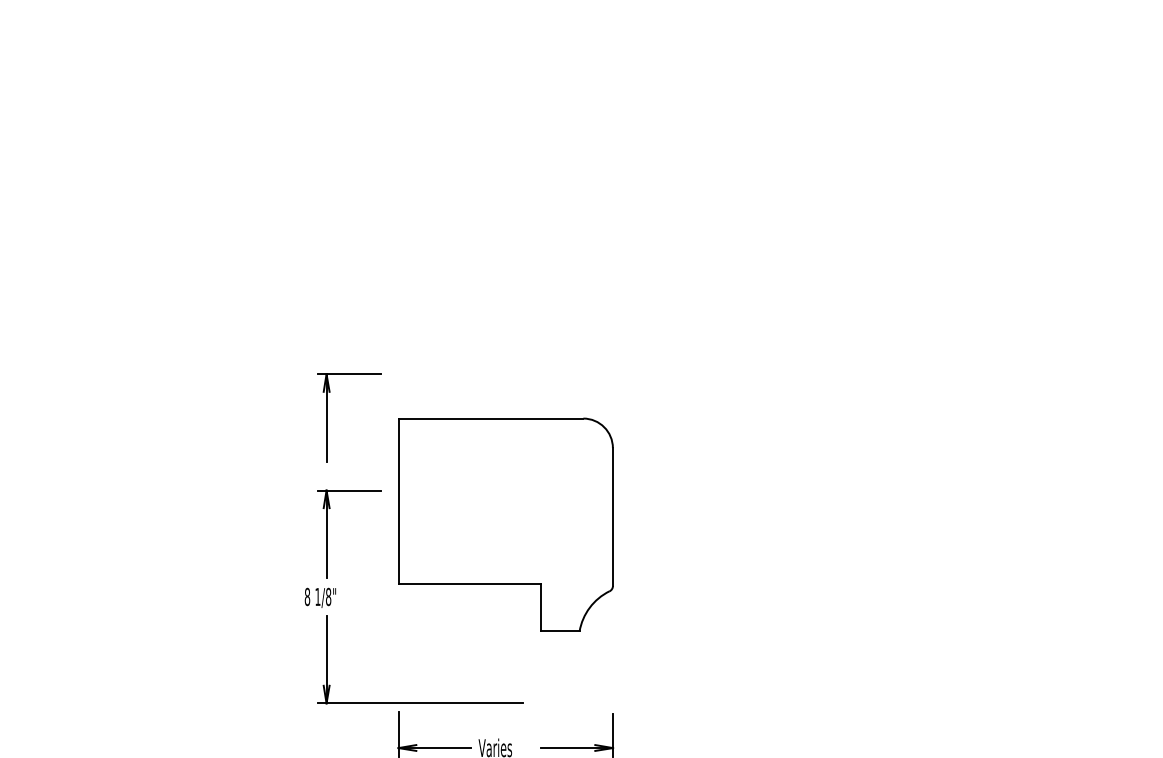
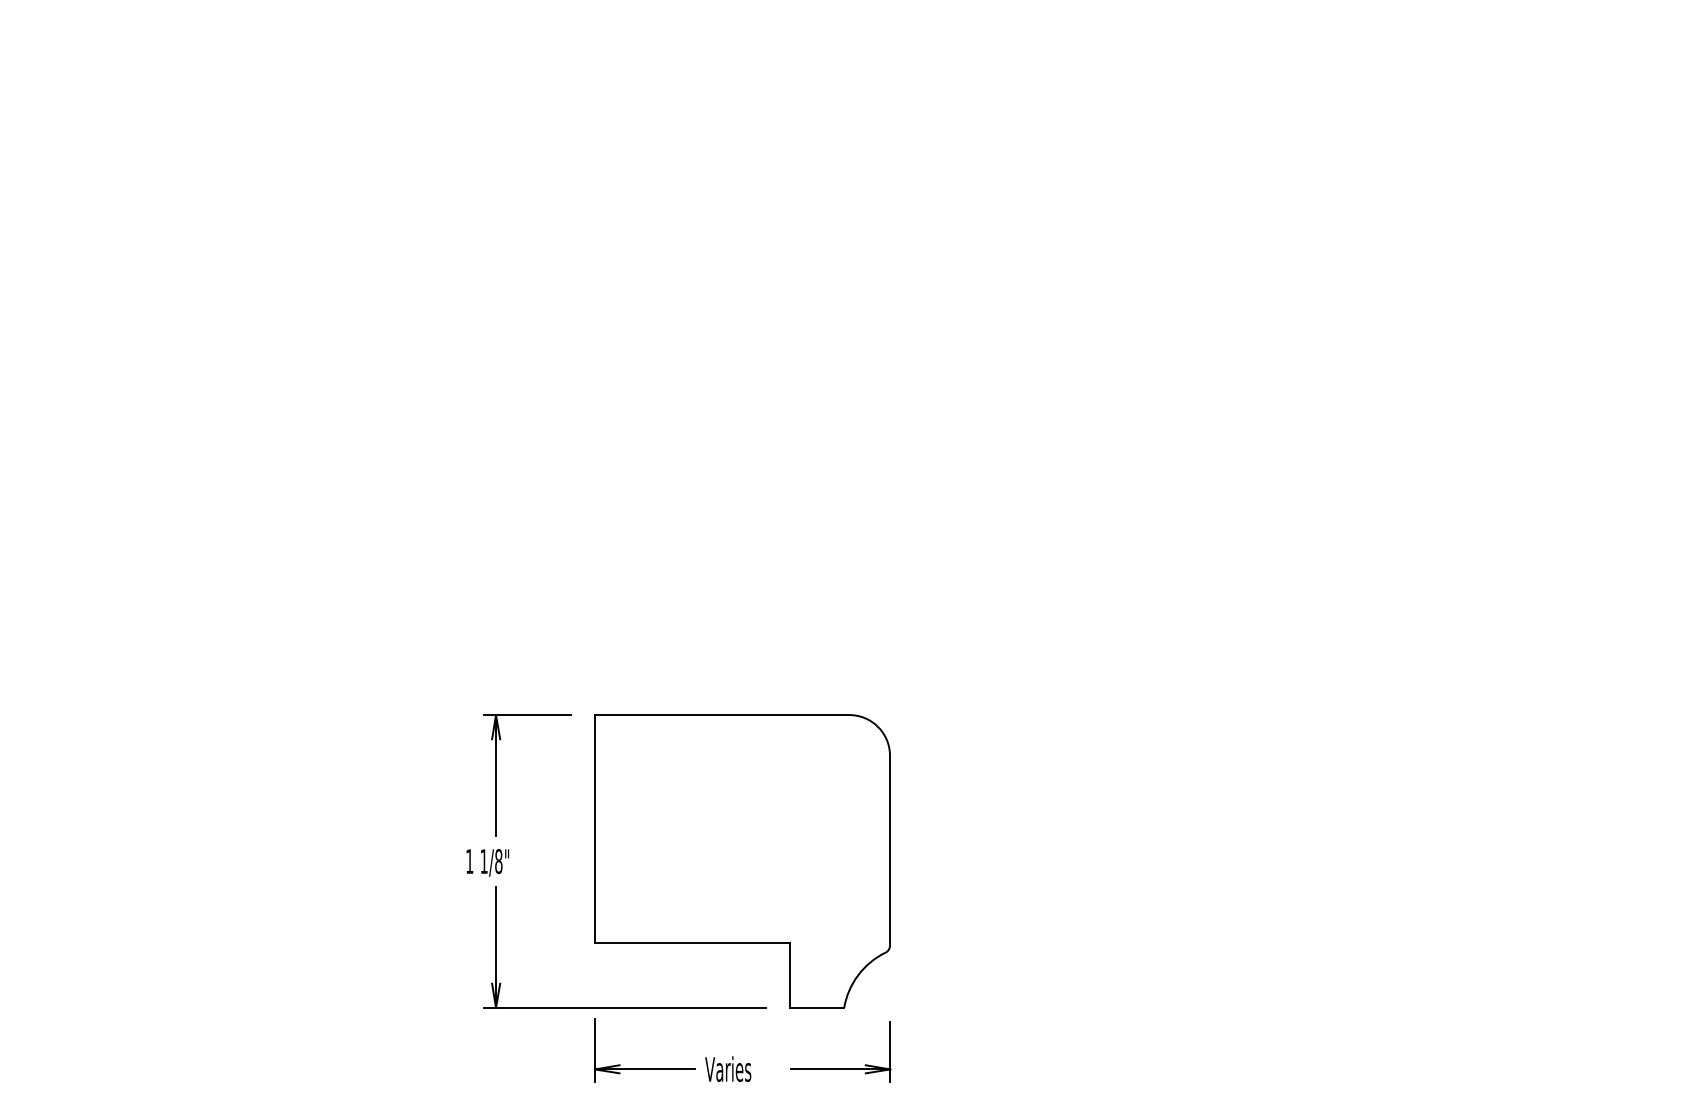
part: (326, 418) -> (496, 615), removed
part: (505, 525) -> (742, 861), moved
text: (307, 596) -> (469, 861), 8 -> 1

